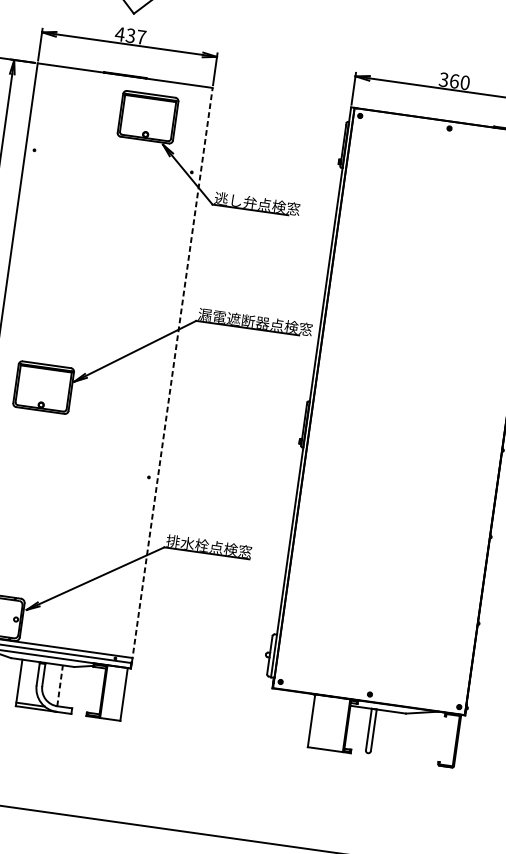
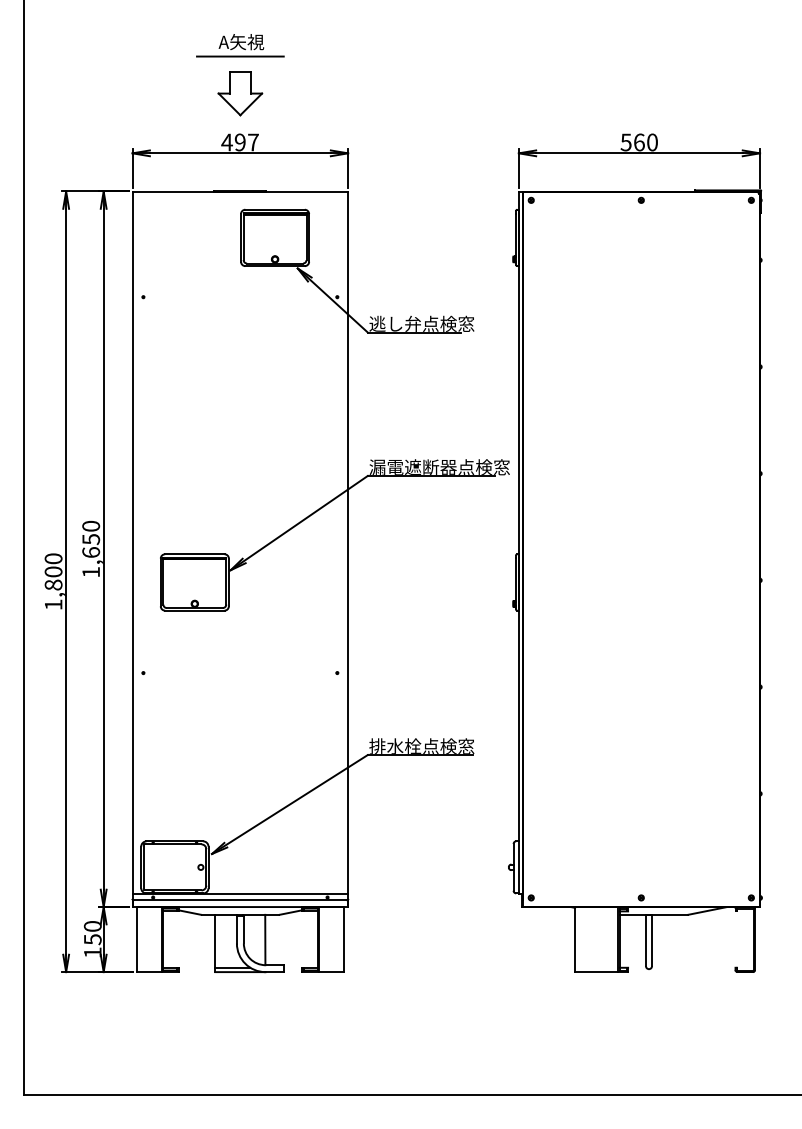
text: (130, 35) -> (239, 142), 437 -> 497
text: (444, 79) -> (626, 141), 360 -> 560
line: (172, 375) -> (348, 545), dashed -> solid
line: (60, 685) -> (265, 939), dashed -> solid

